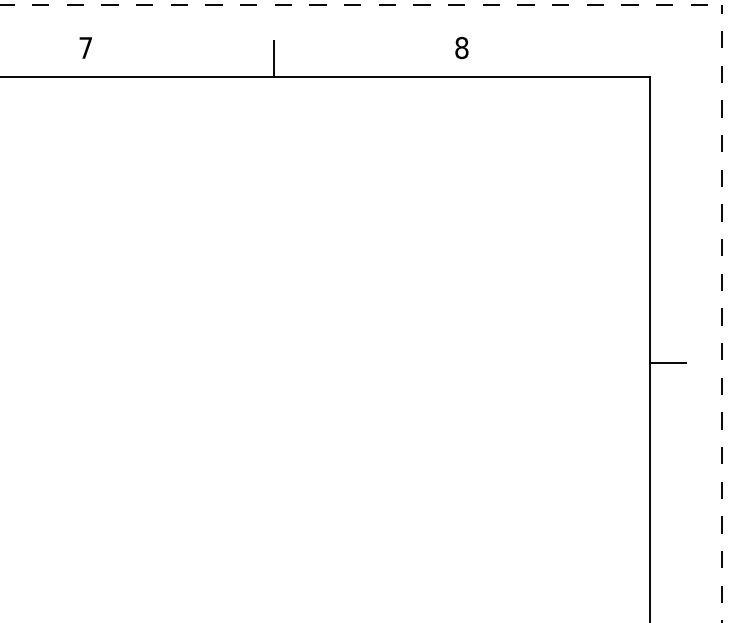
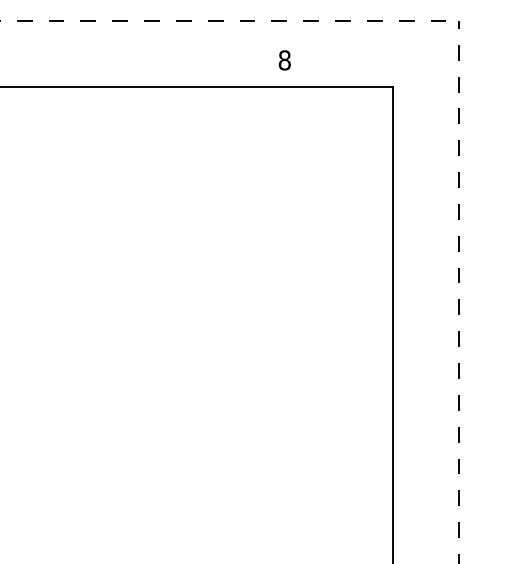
text: (461, 48) -> (284, 60), moved
line: (274, 58) -> (48, 70), removed
line: (668, 363) -> (410, 350), removed

